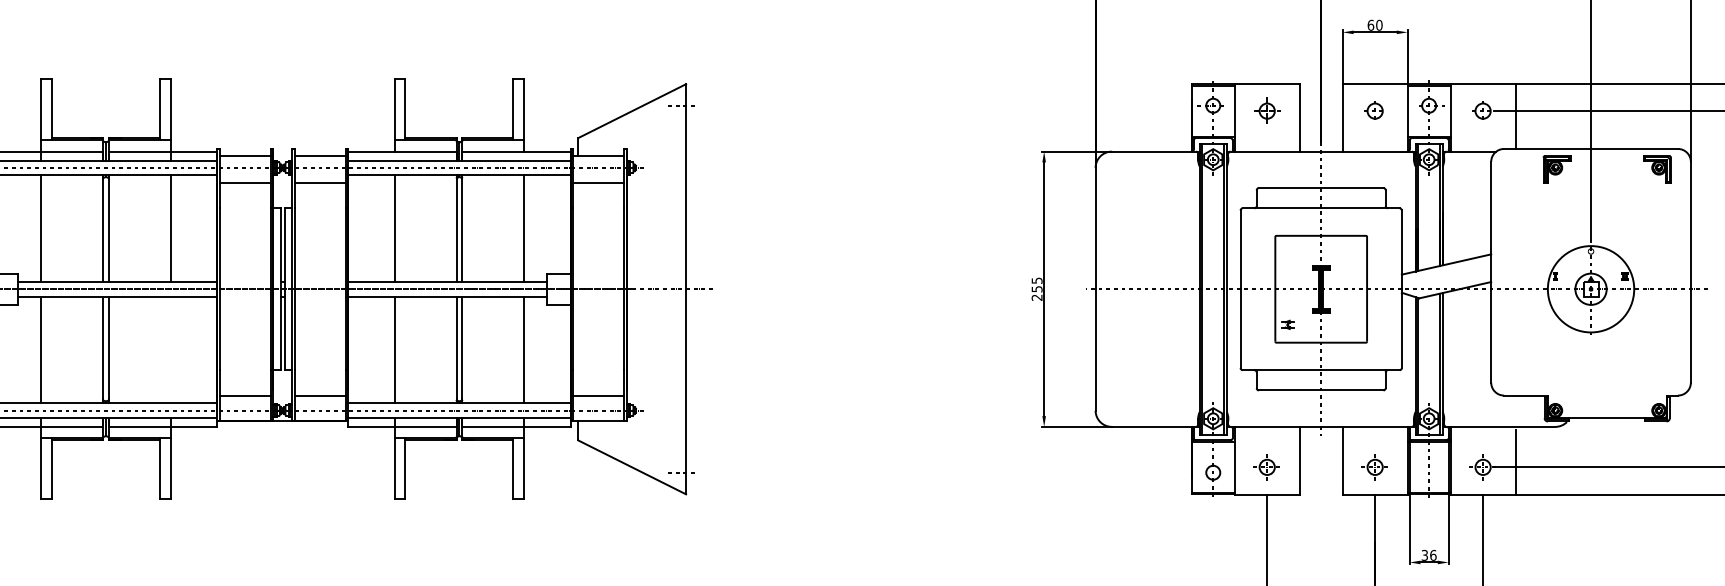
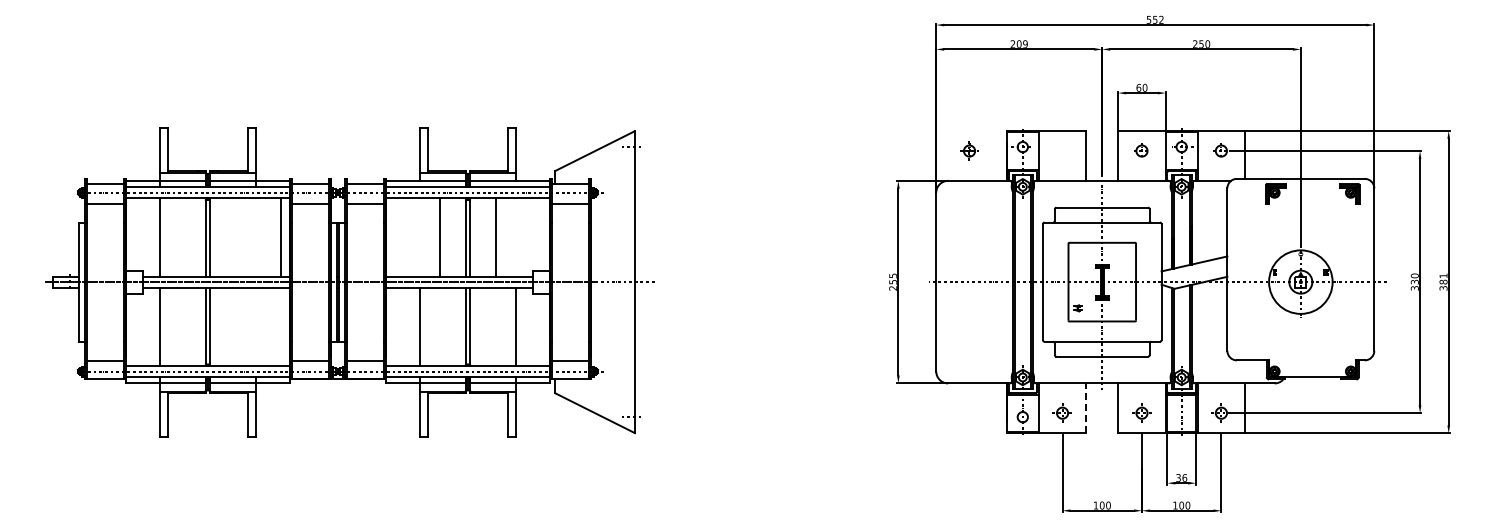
part: (1267, 110) -> (969, 150), moved
line: (170, 228) -> (280, 237), moved
line: (394, 228) -> (440, 237), moved
line: (523, 228) -> (495, 237), moved
line: (1299, 459) -> (1086, 407), solid -> dashed

